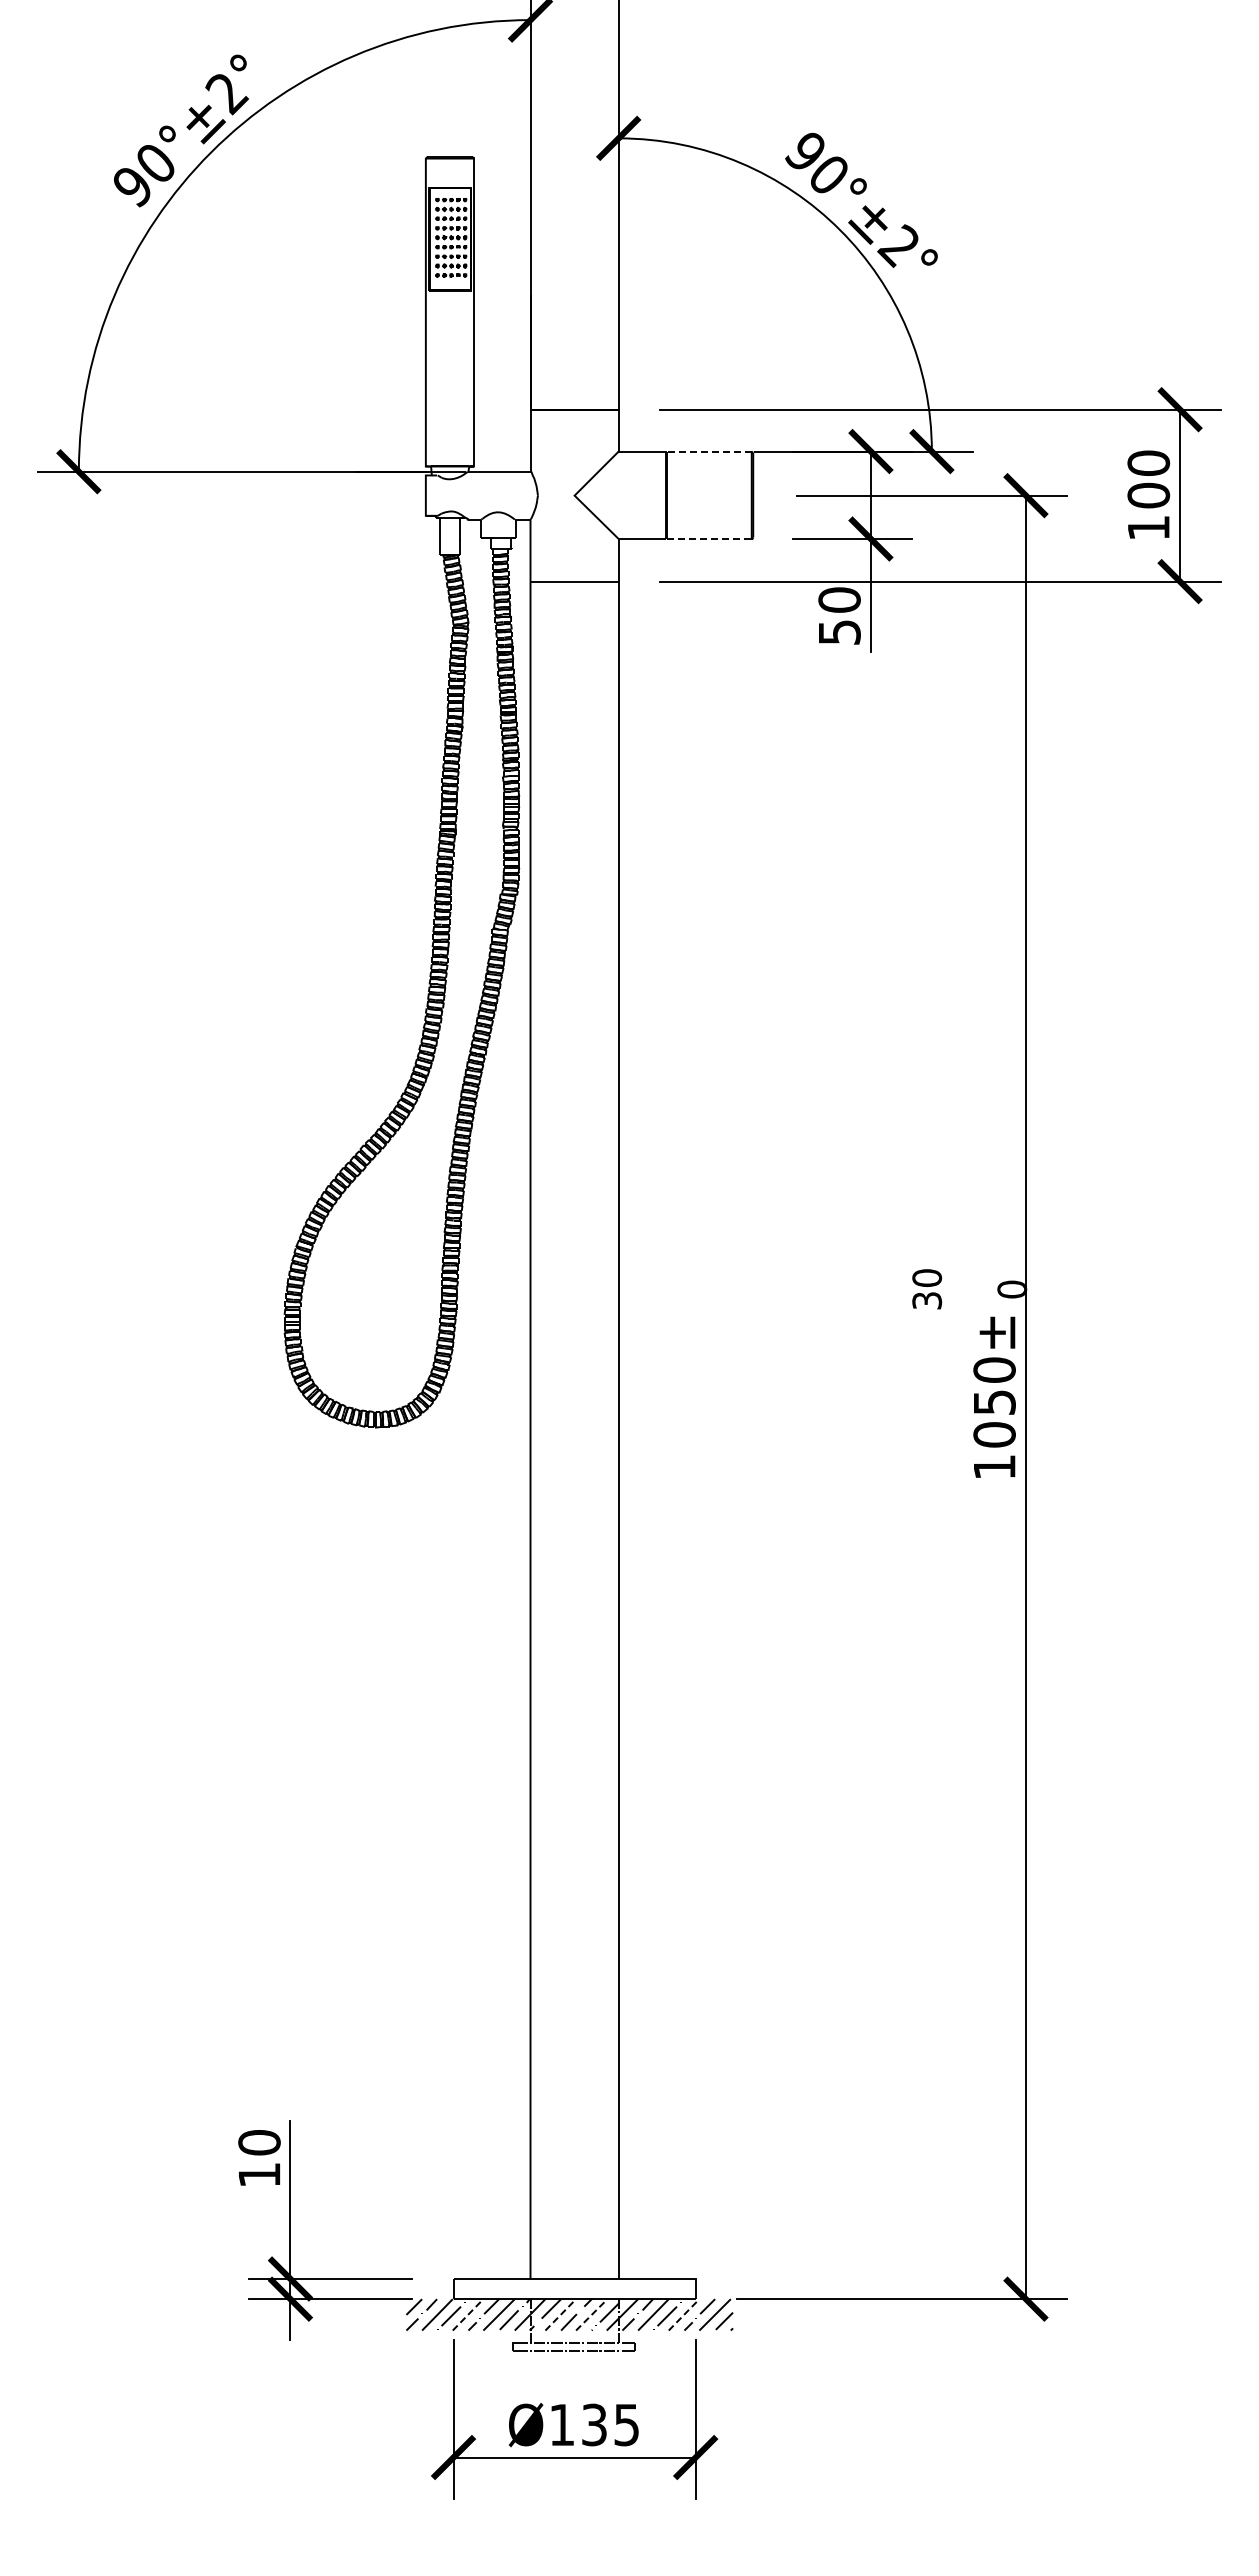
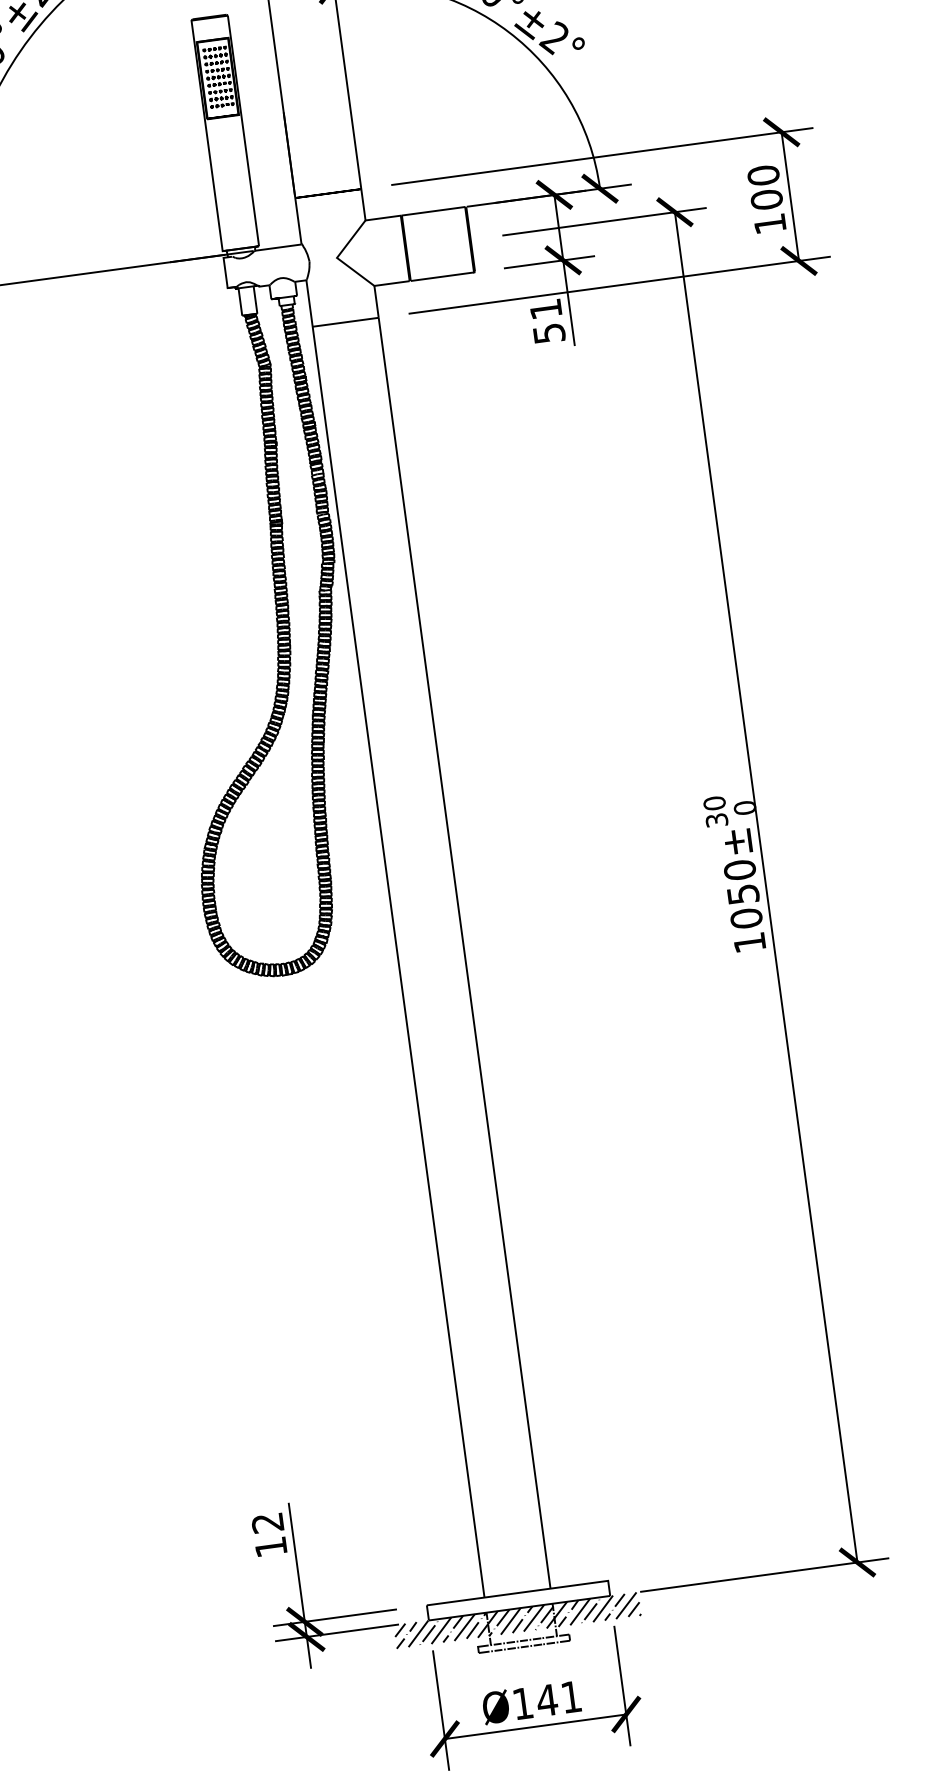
line: (709, 451) -> (433, 211), dashed -> solid
line: (710, 539) -> (443, 277), dashed -> solid
text: (839, 599) -> (545, 308), 50 -> 51
text: (927, 1289) -> (716, 811), moved
text: (259, 2142) -> (267, 1522), 10 -> 12
line: (468, 2314) -> (441, 1630), dashed -> solid
line: (560, 2314) -> (510, 1621), dashed -> solid
line: (592, 2314) -> (534, 1617), dashed -> solid
line: (684, 2314) -> (603, 1608), dashed -> solid
text: (609, 2424) -> (558, 1698), Ø135 -> Ø141

